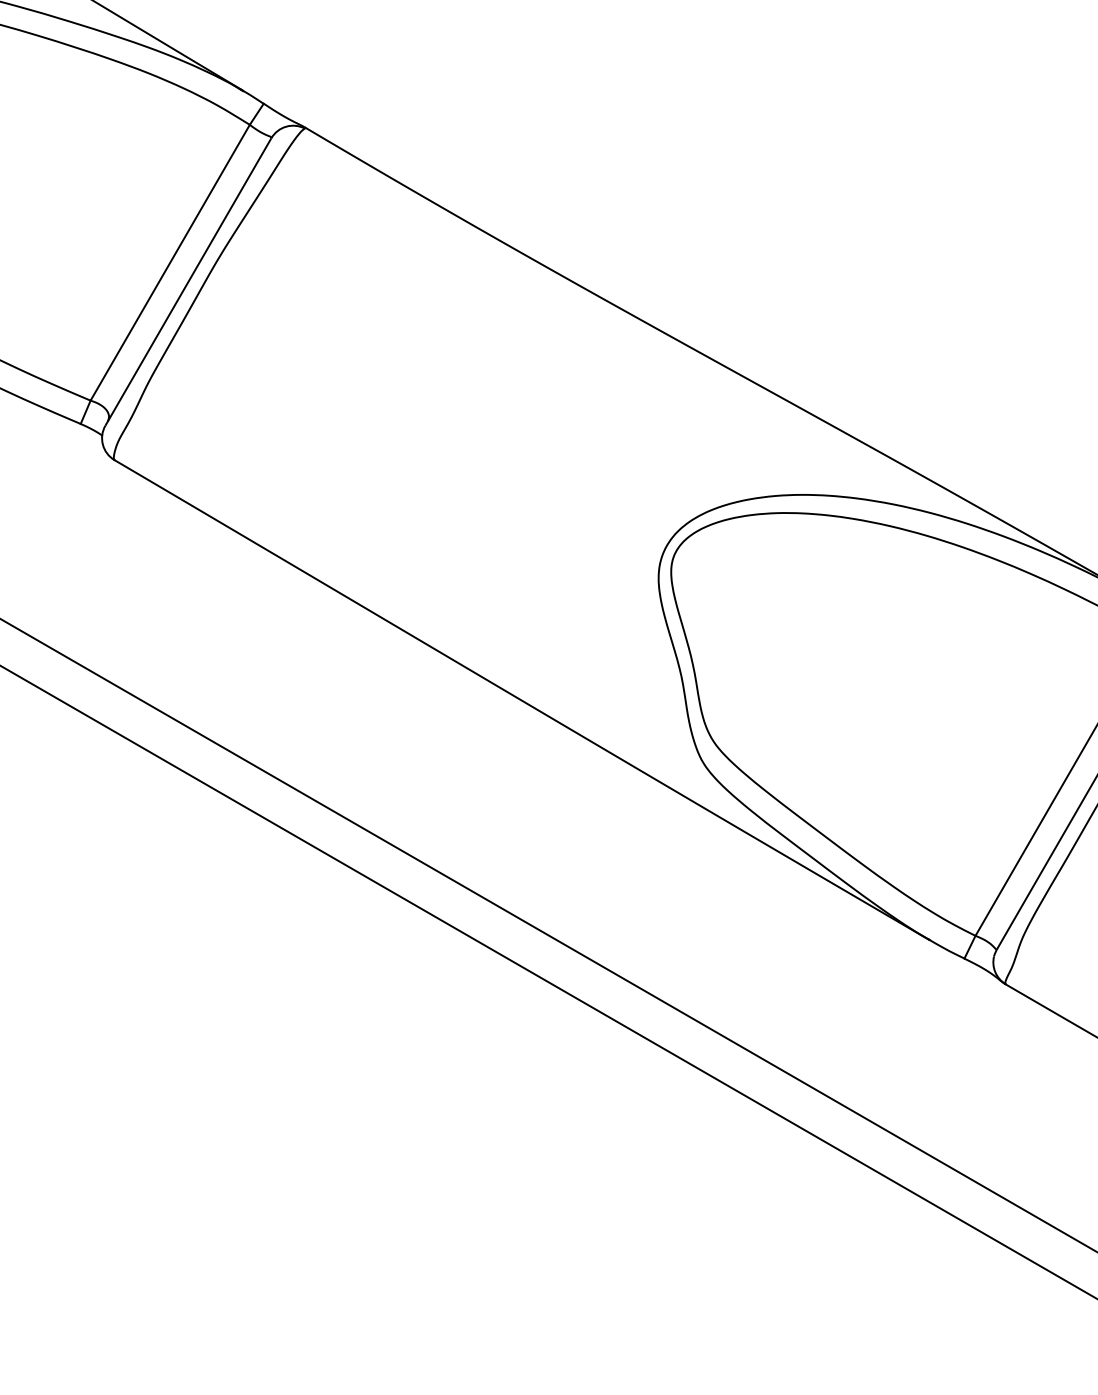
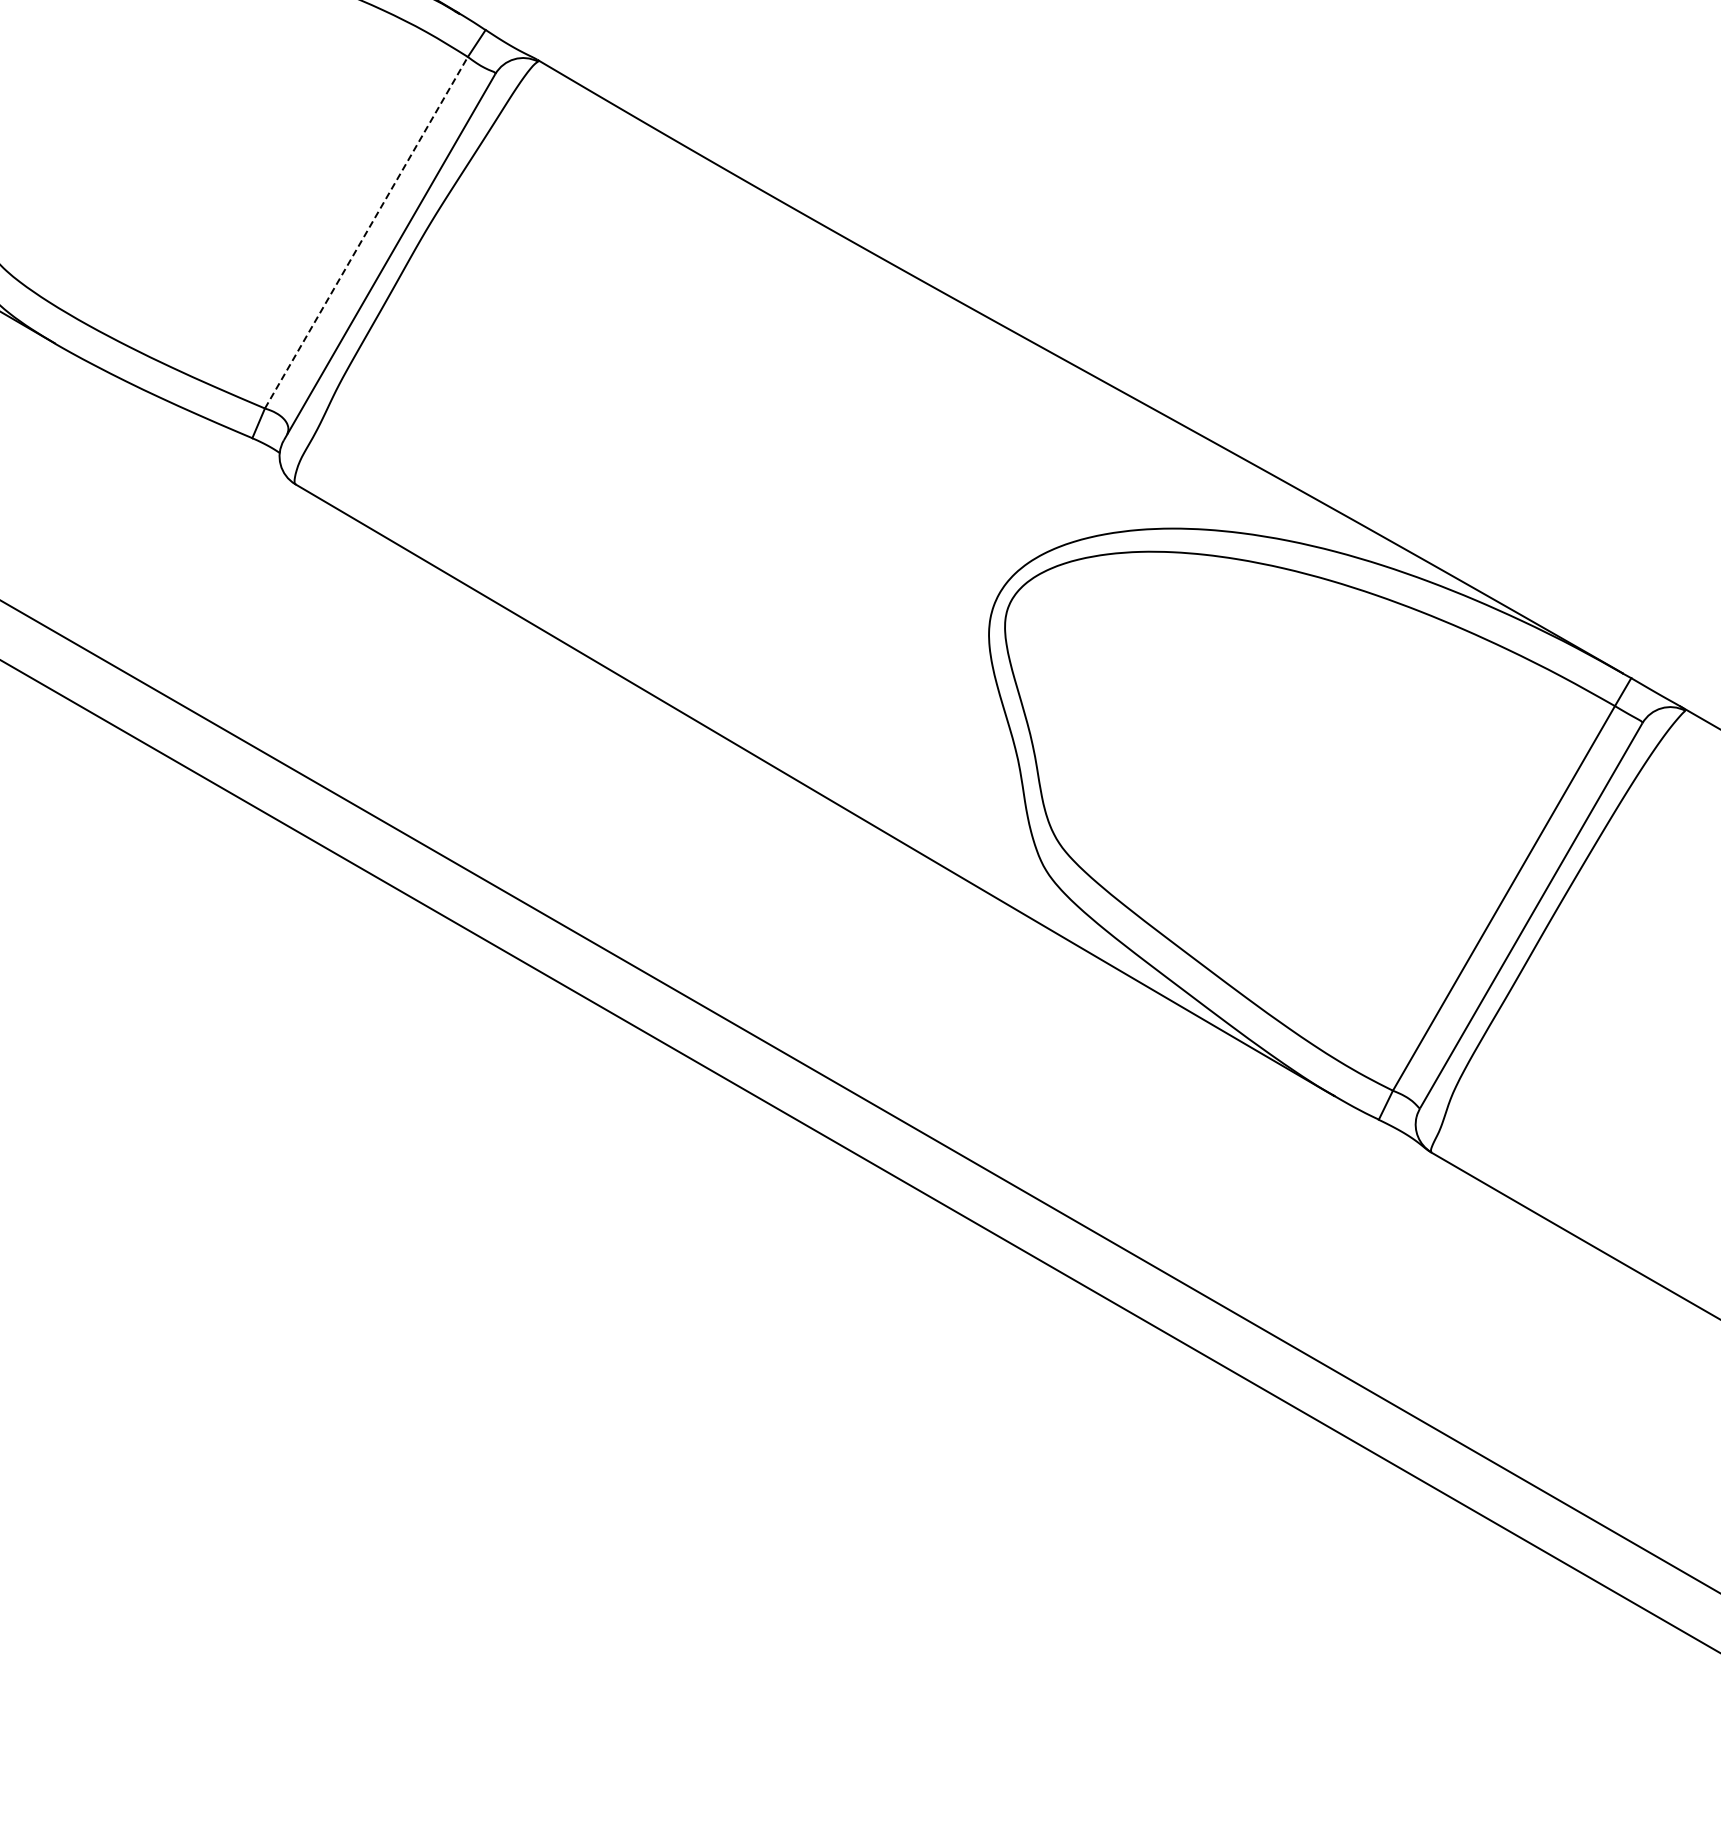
line: (170, 262) -> (366, 232), solid -> dashed

